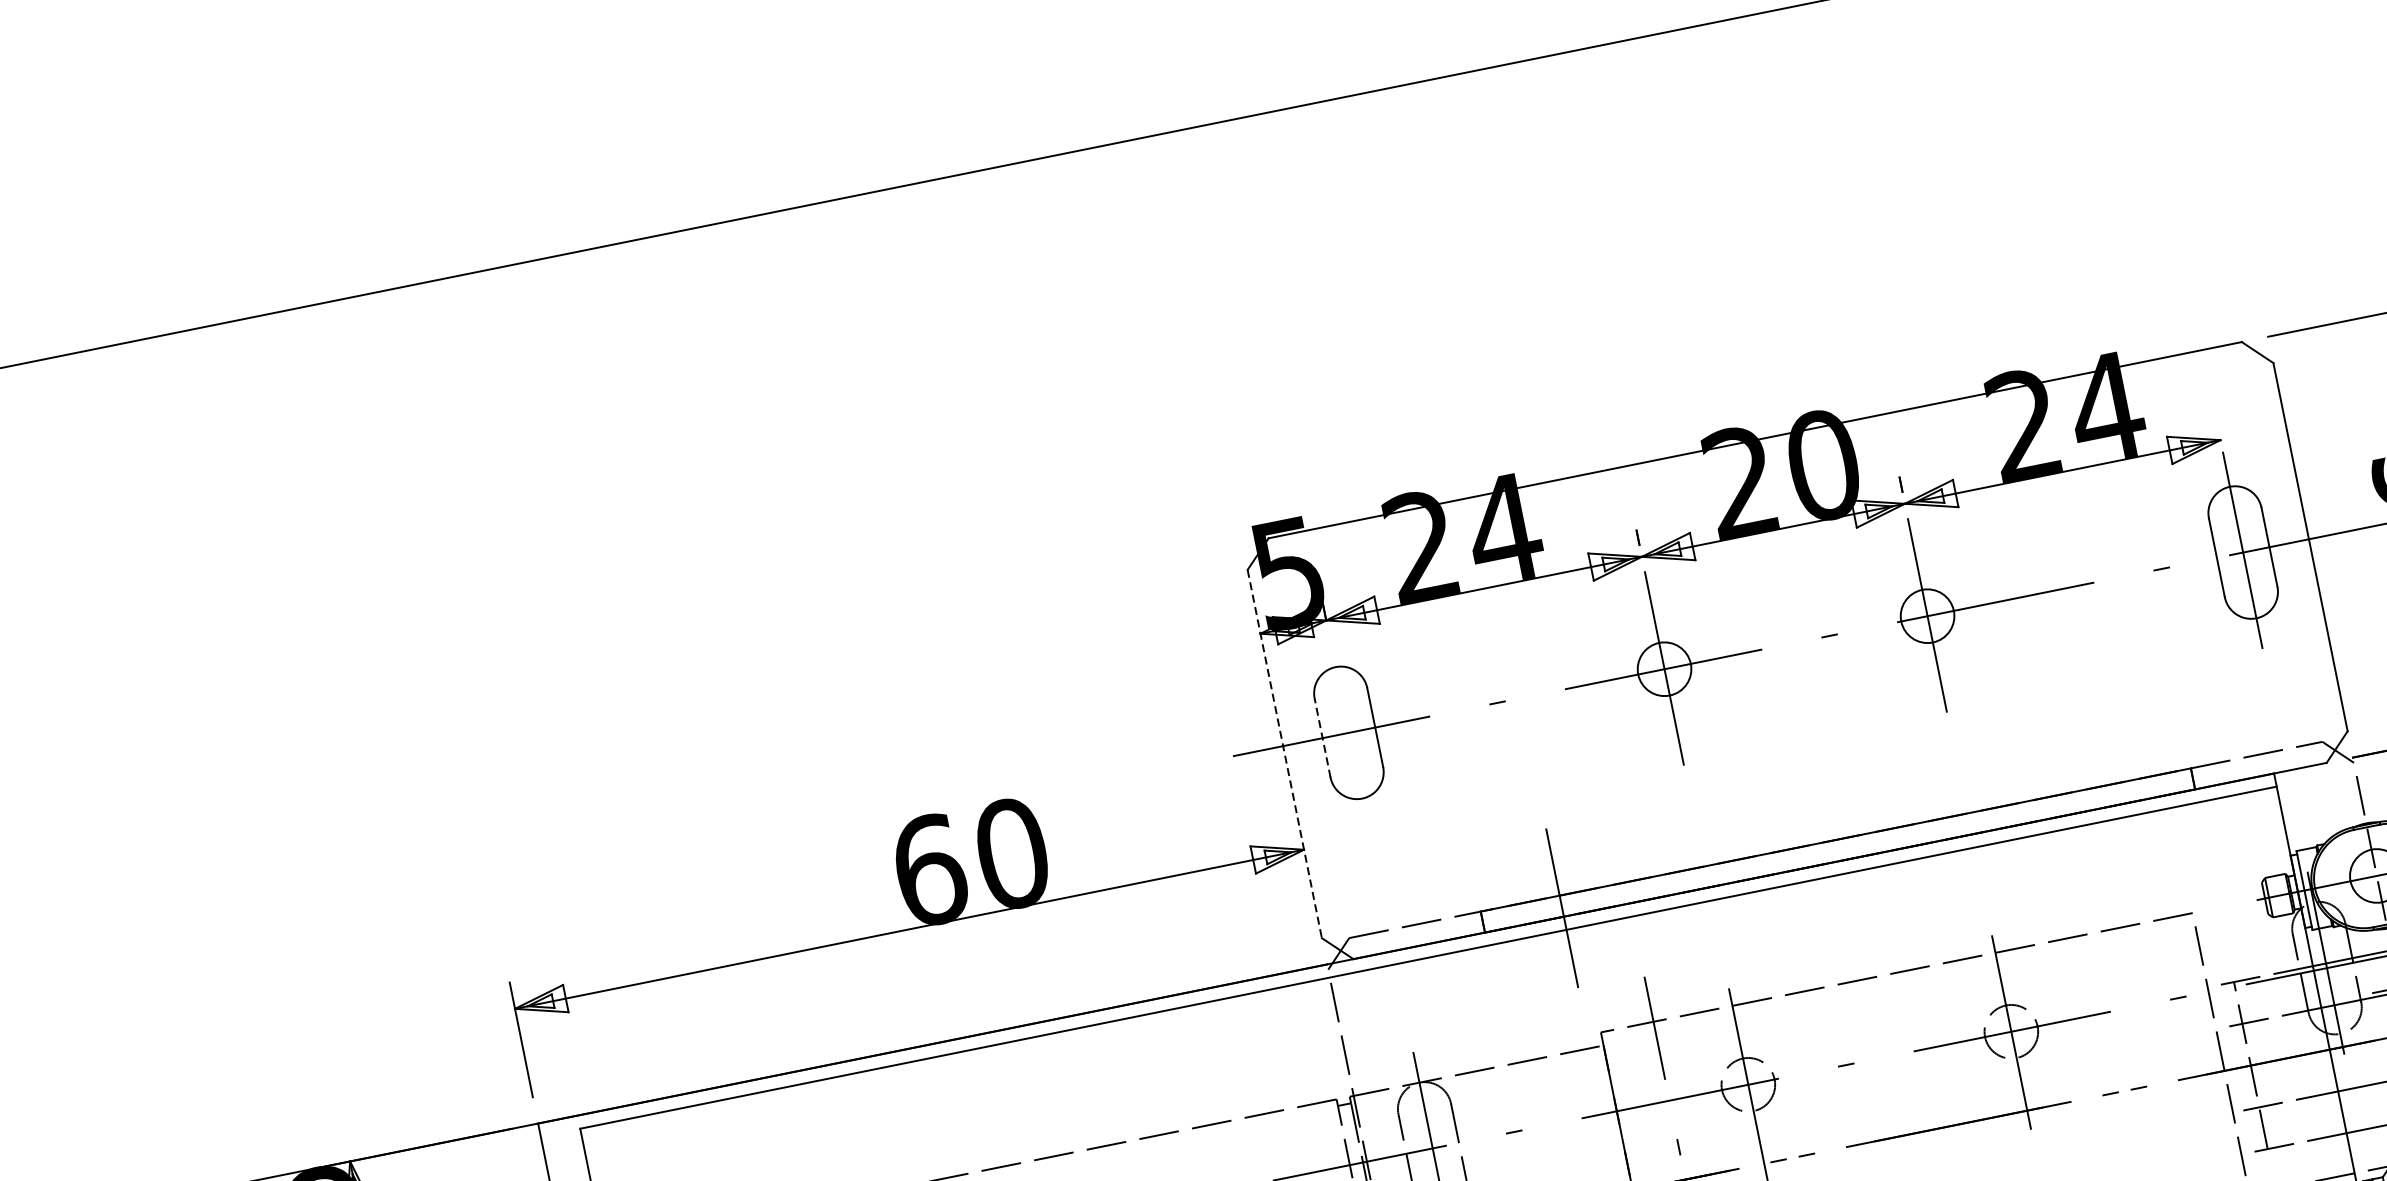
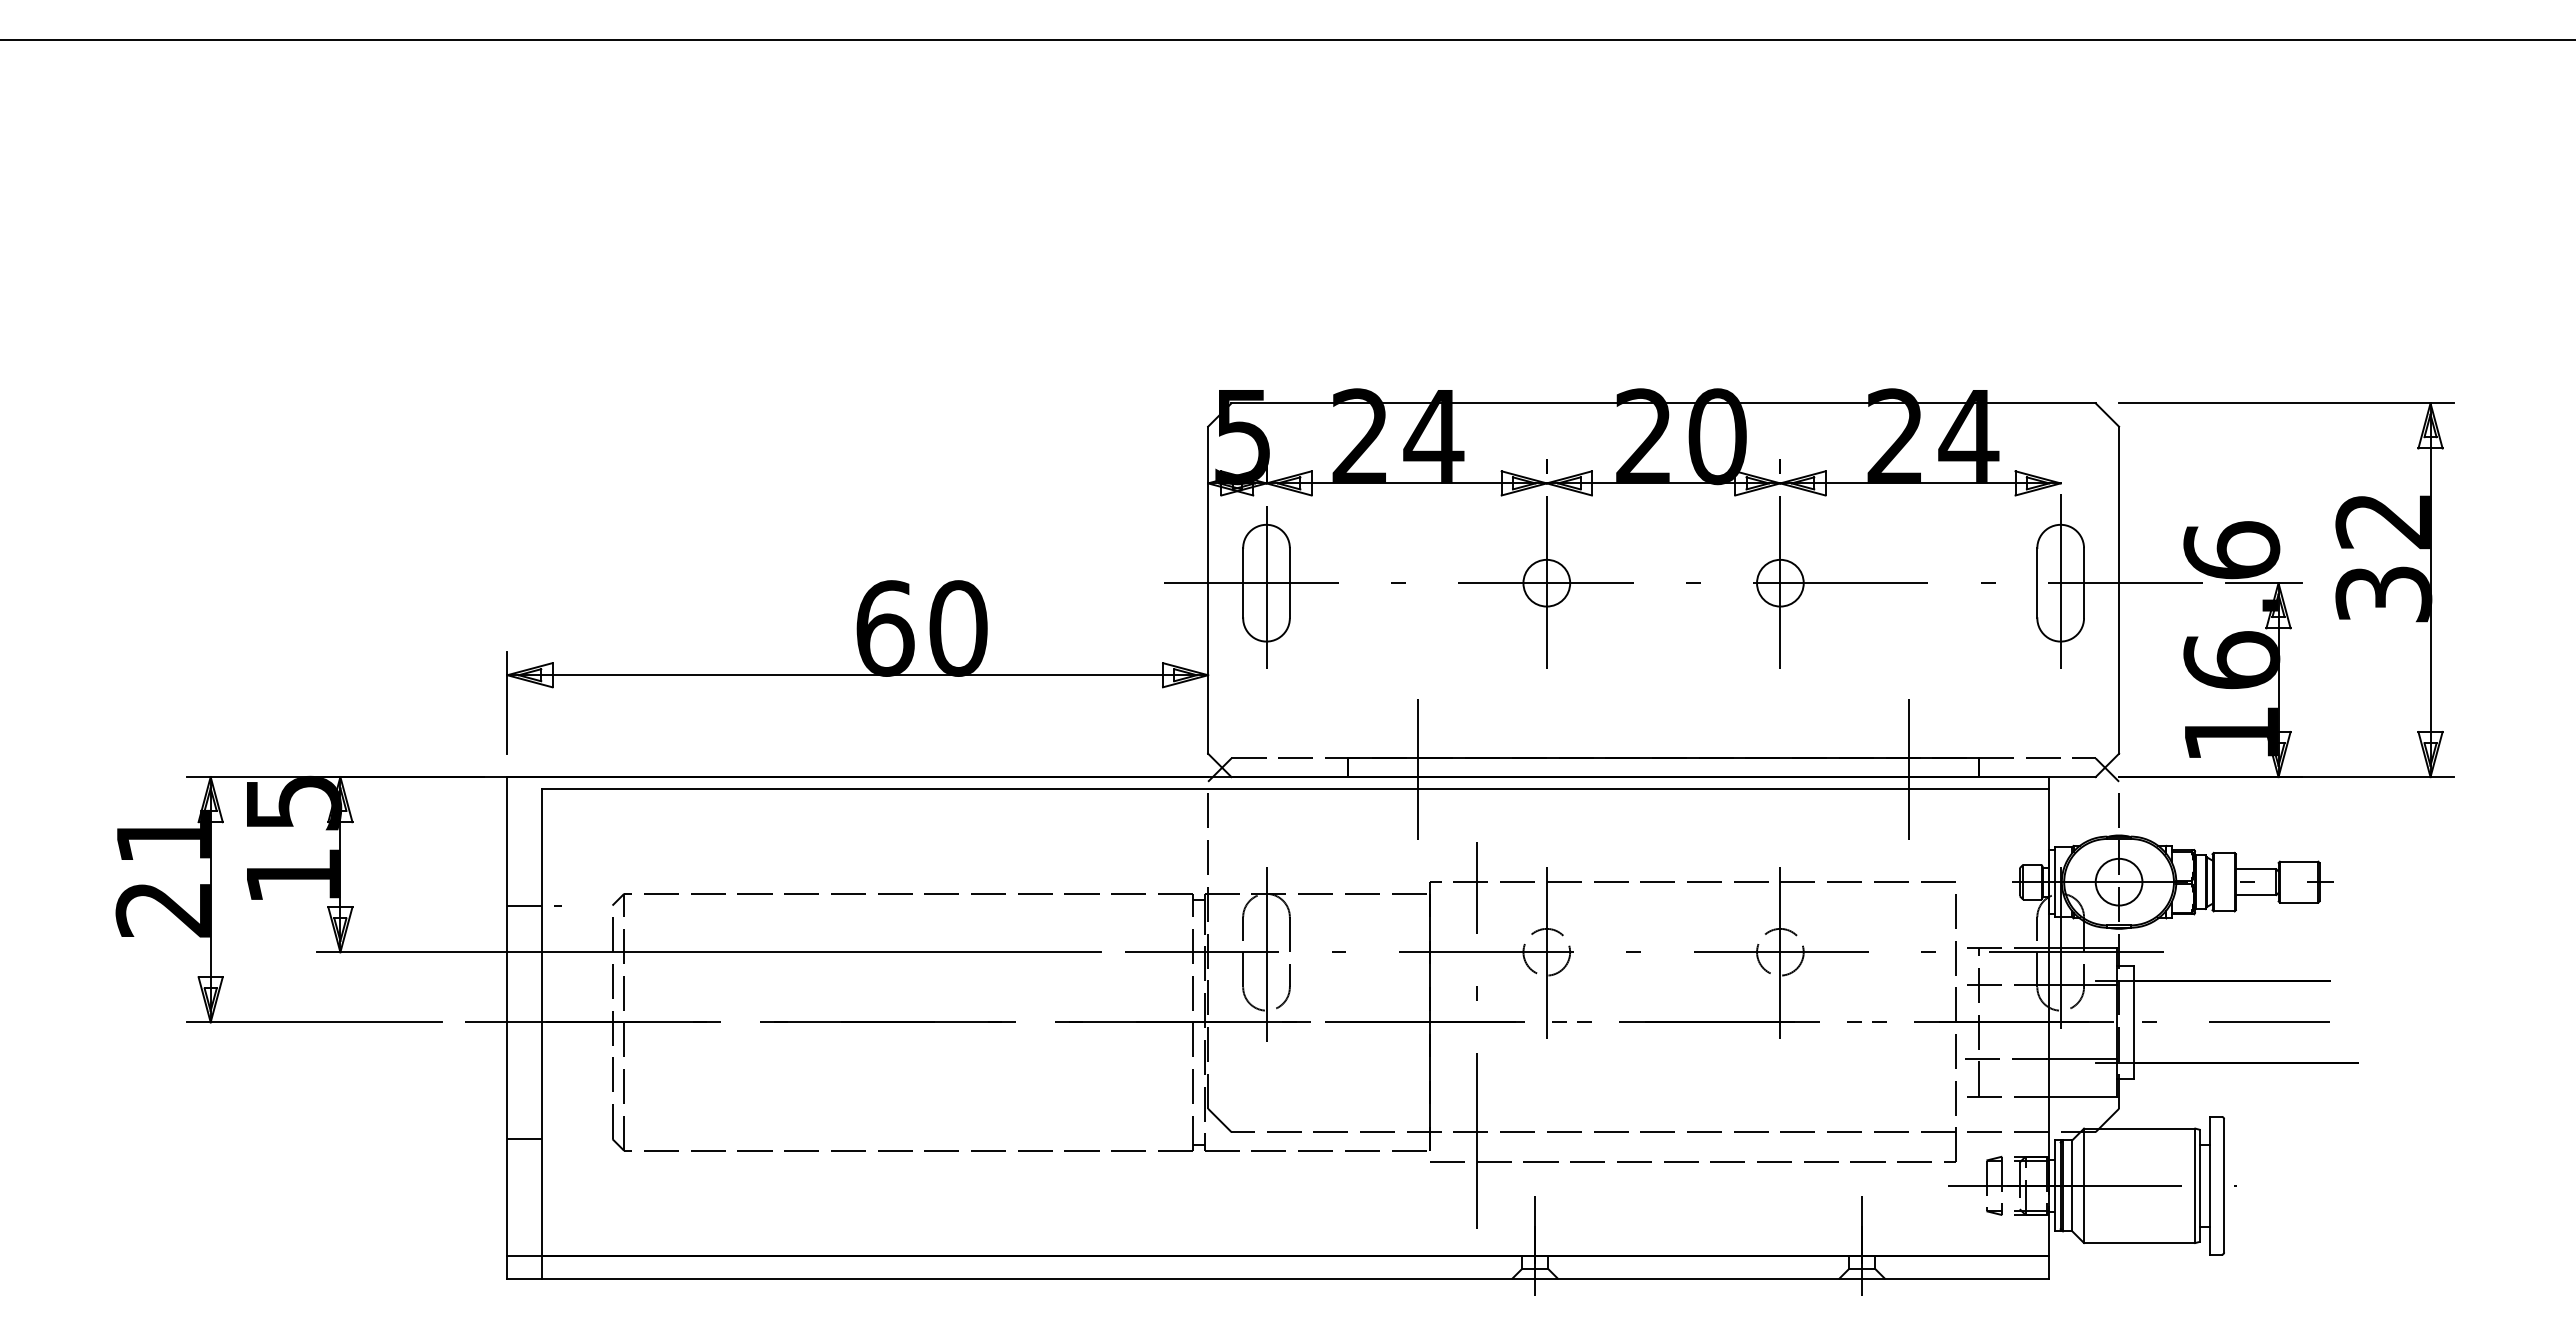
line: (1322, 737) -> (1243, 582), dashed -> solid
line: (1349, 737) -> (1266, 587), added
line: (1285, 754) -> (1208, 590), dashed -> solid
line: (2114, 796) -> (1908, 769), added

